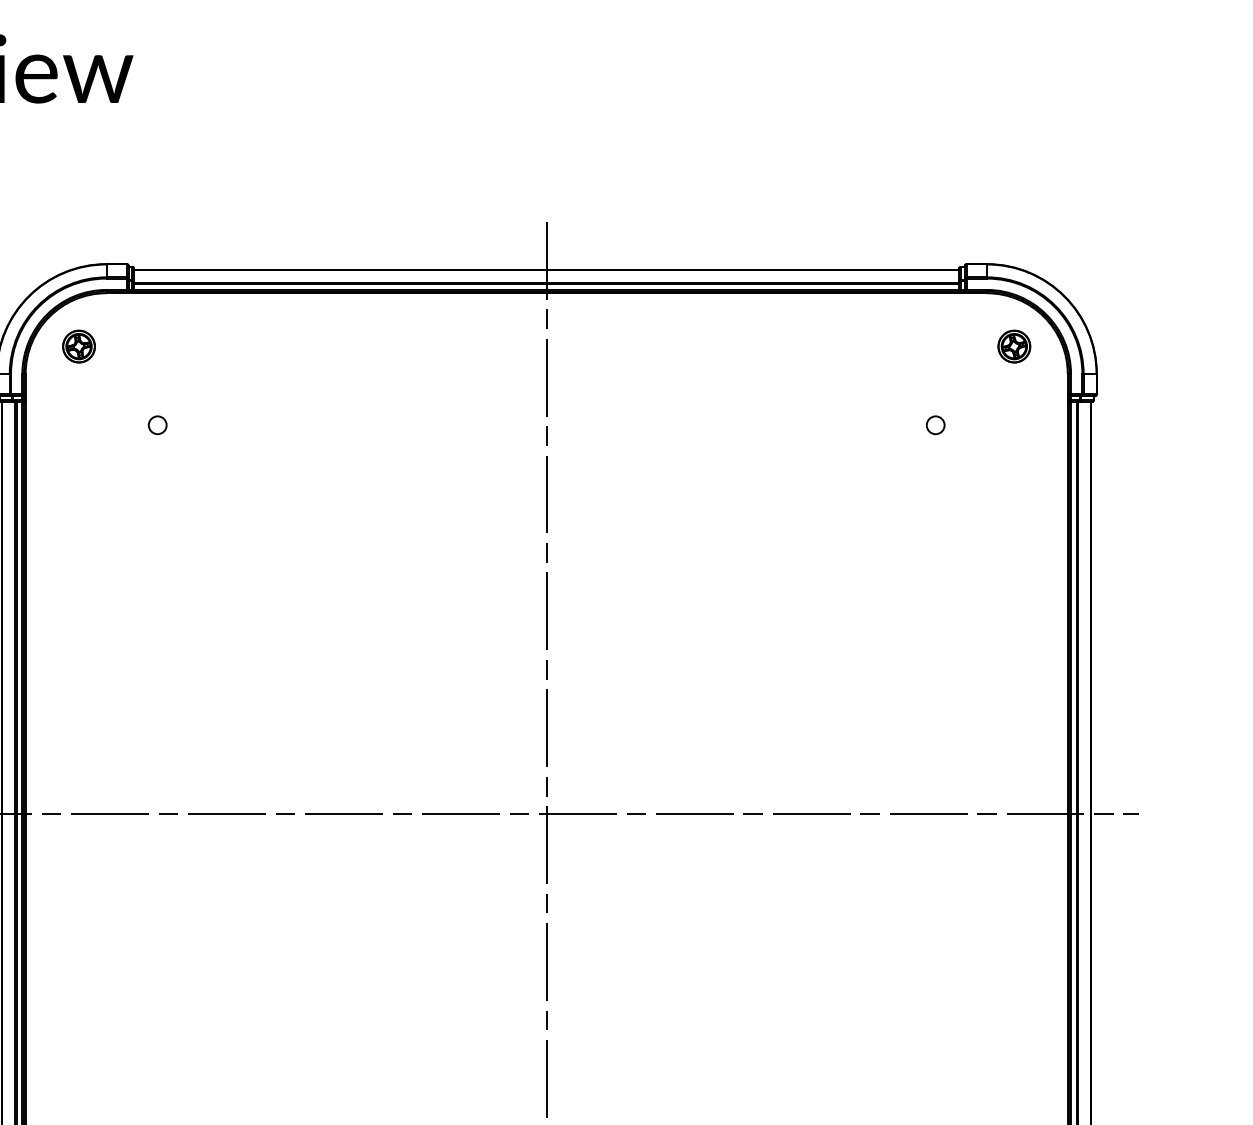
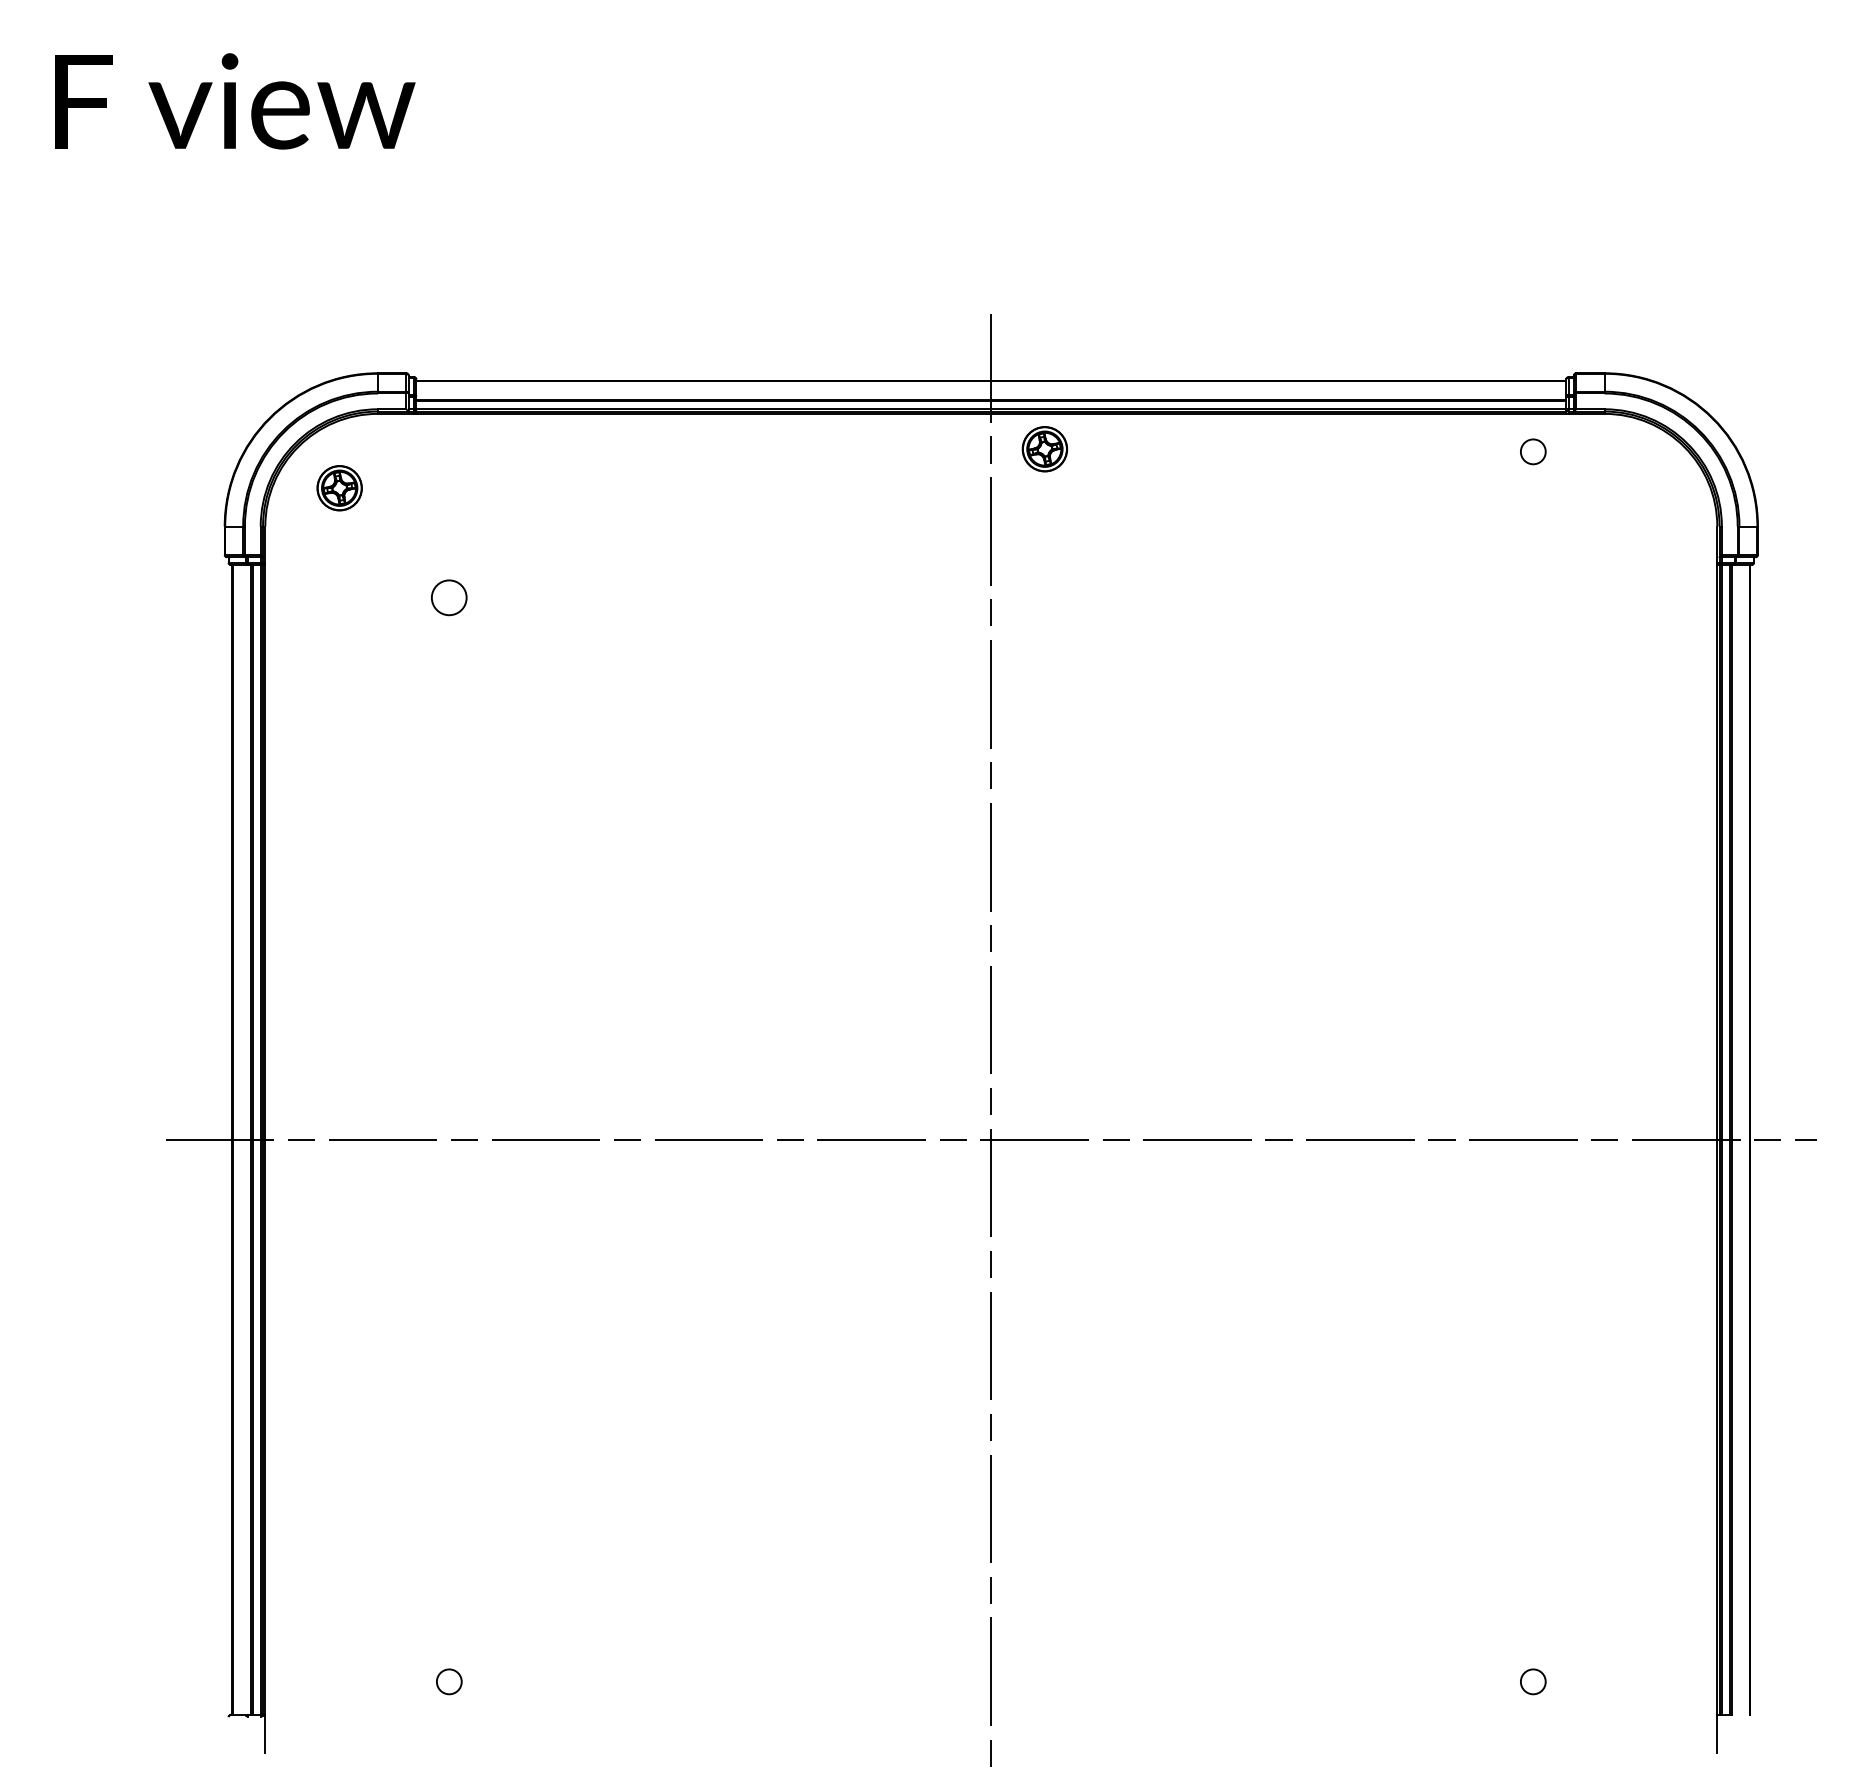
part: (1014, 346) -> (1044, 449), moved
circle: (157, 425) -> (449, 597), size x1.4
circle: (935, 425) -> (1533, 451), moved

